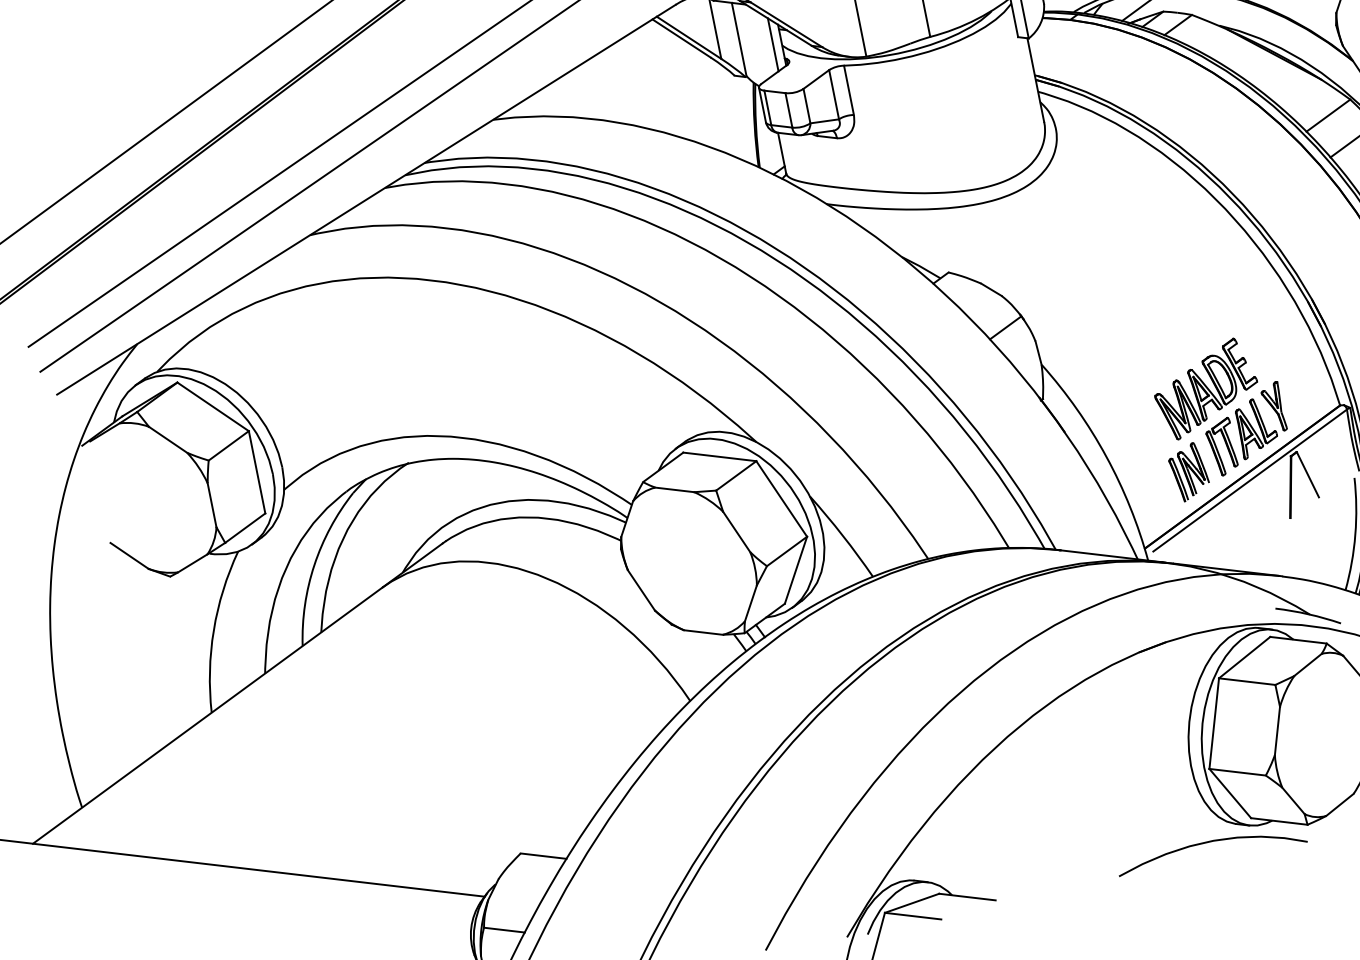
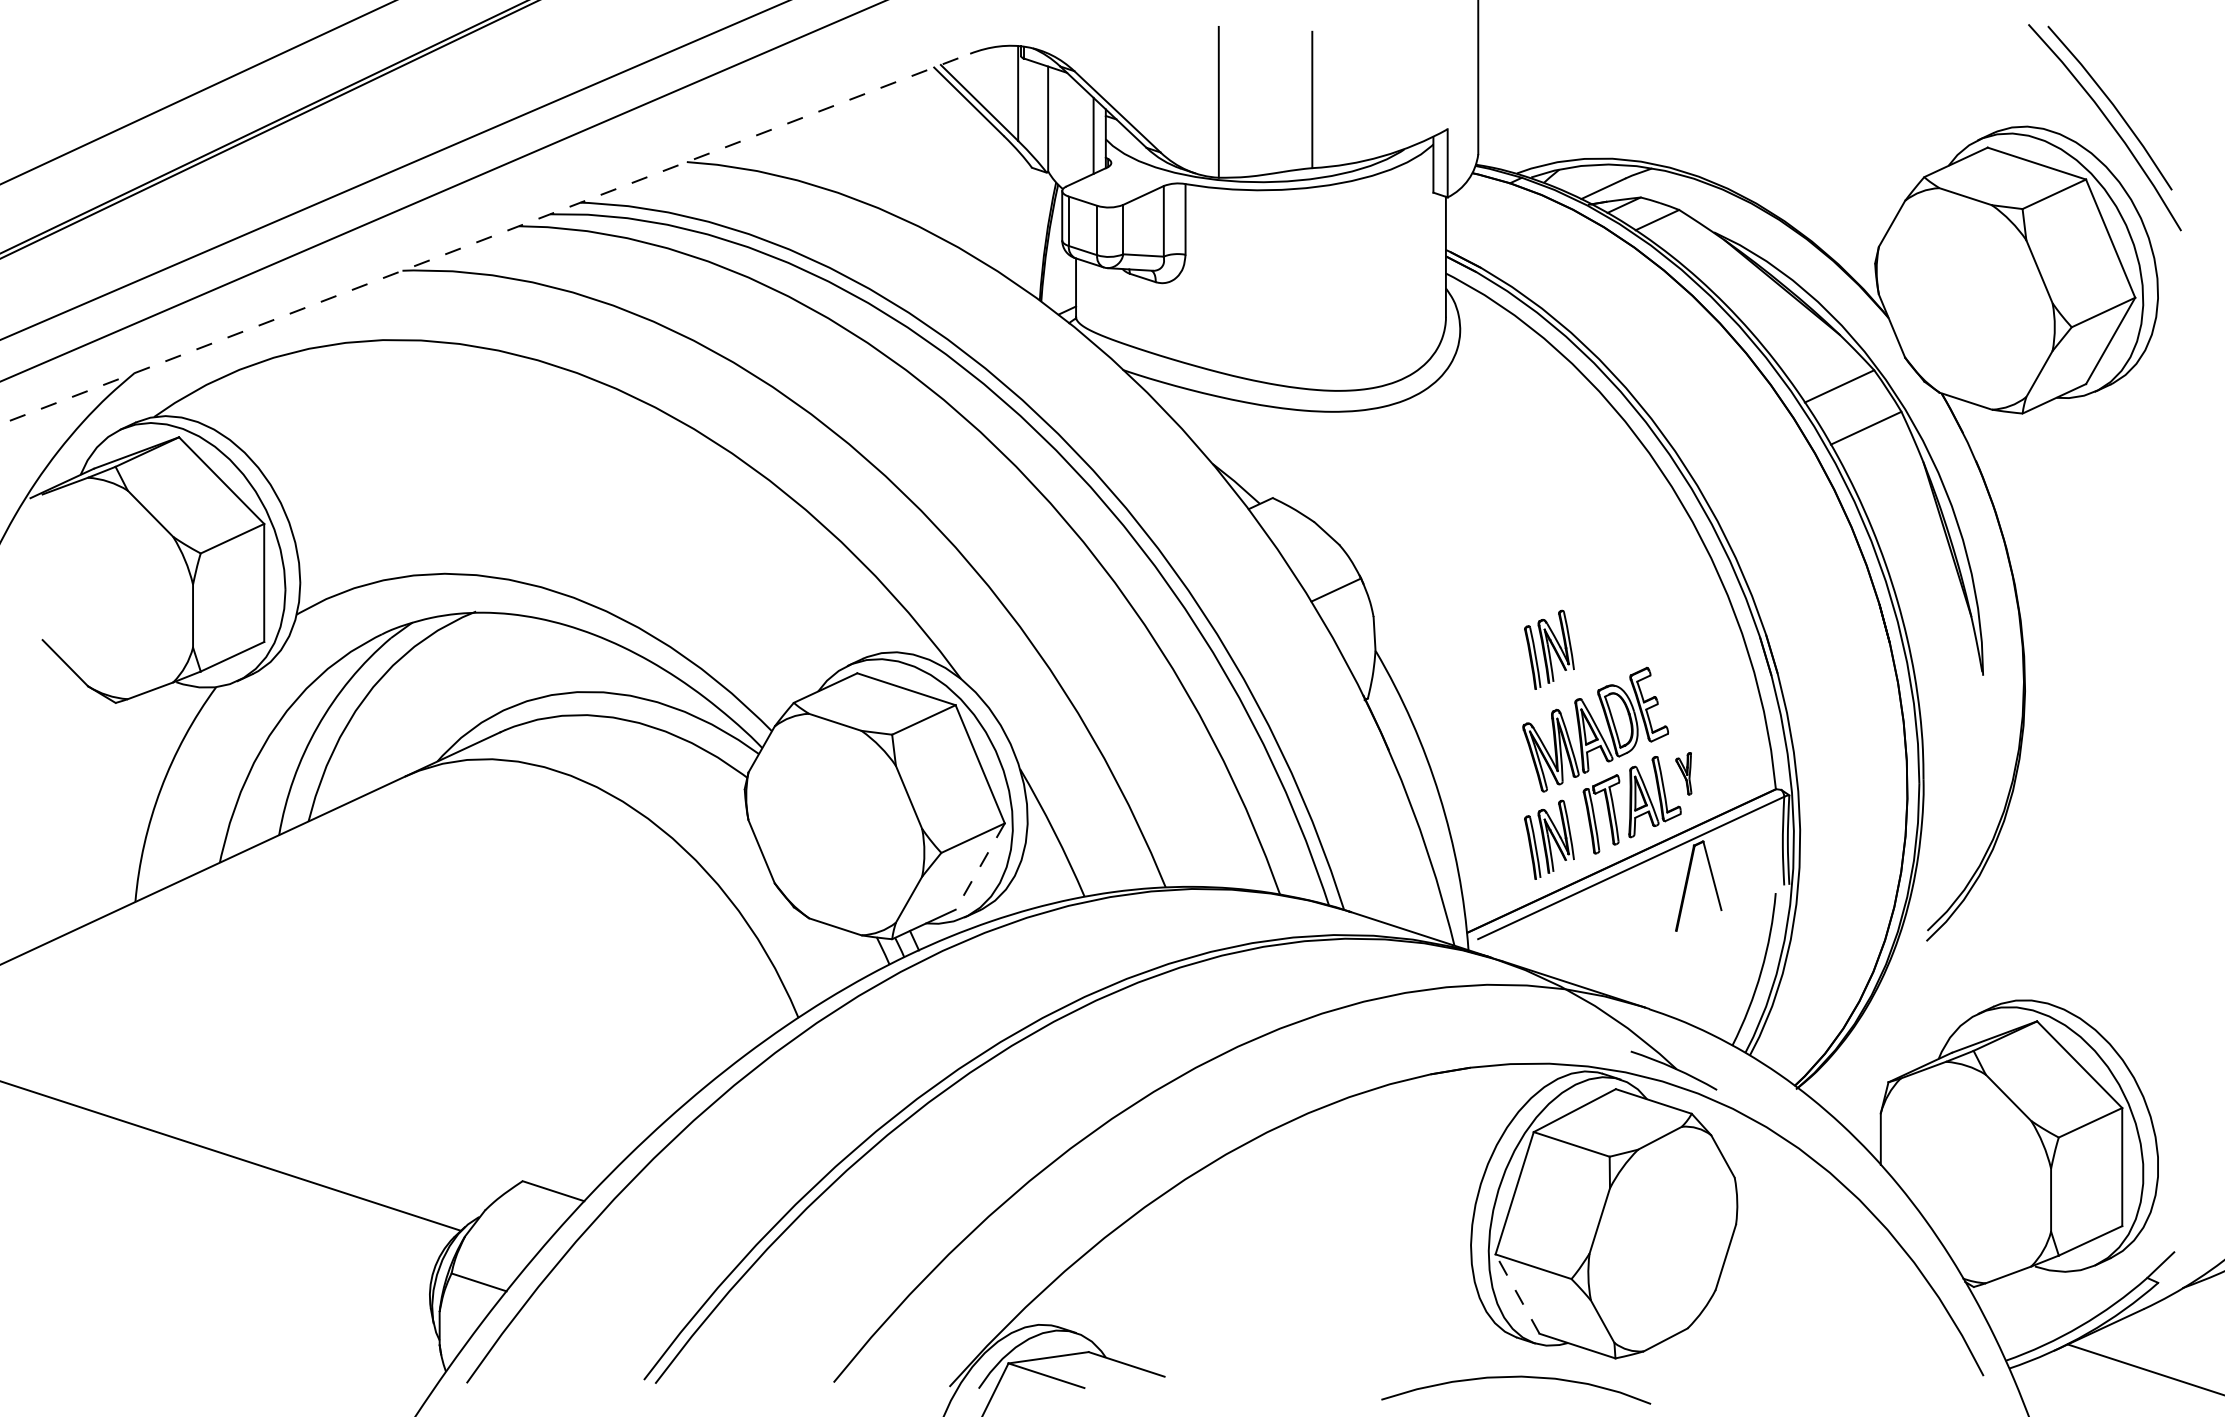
line: (366, 199) -> (490, 237), solid -> dashed
part: (1162, 339) -> (1549, 649), added
part: (1273, 407) -> (1683, 773), size x0.6
line: (796, 570) -> (980, 866), solid -> dashed
line: (1230, 793) -> (1517, 1293), solid -> dashed
curve: (1210, 842) -> (1516, 1377), moved

